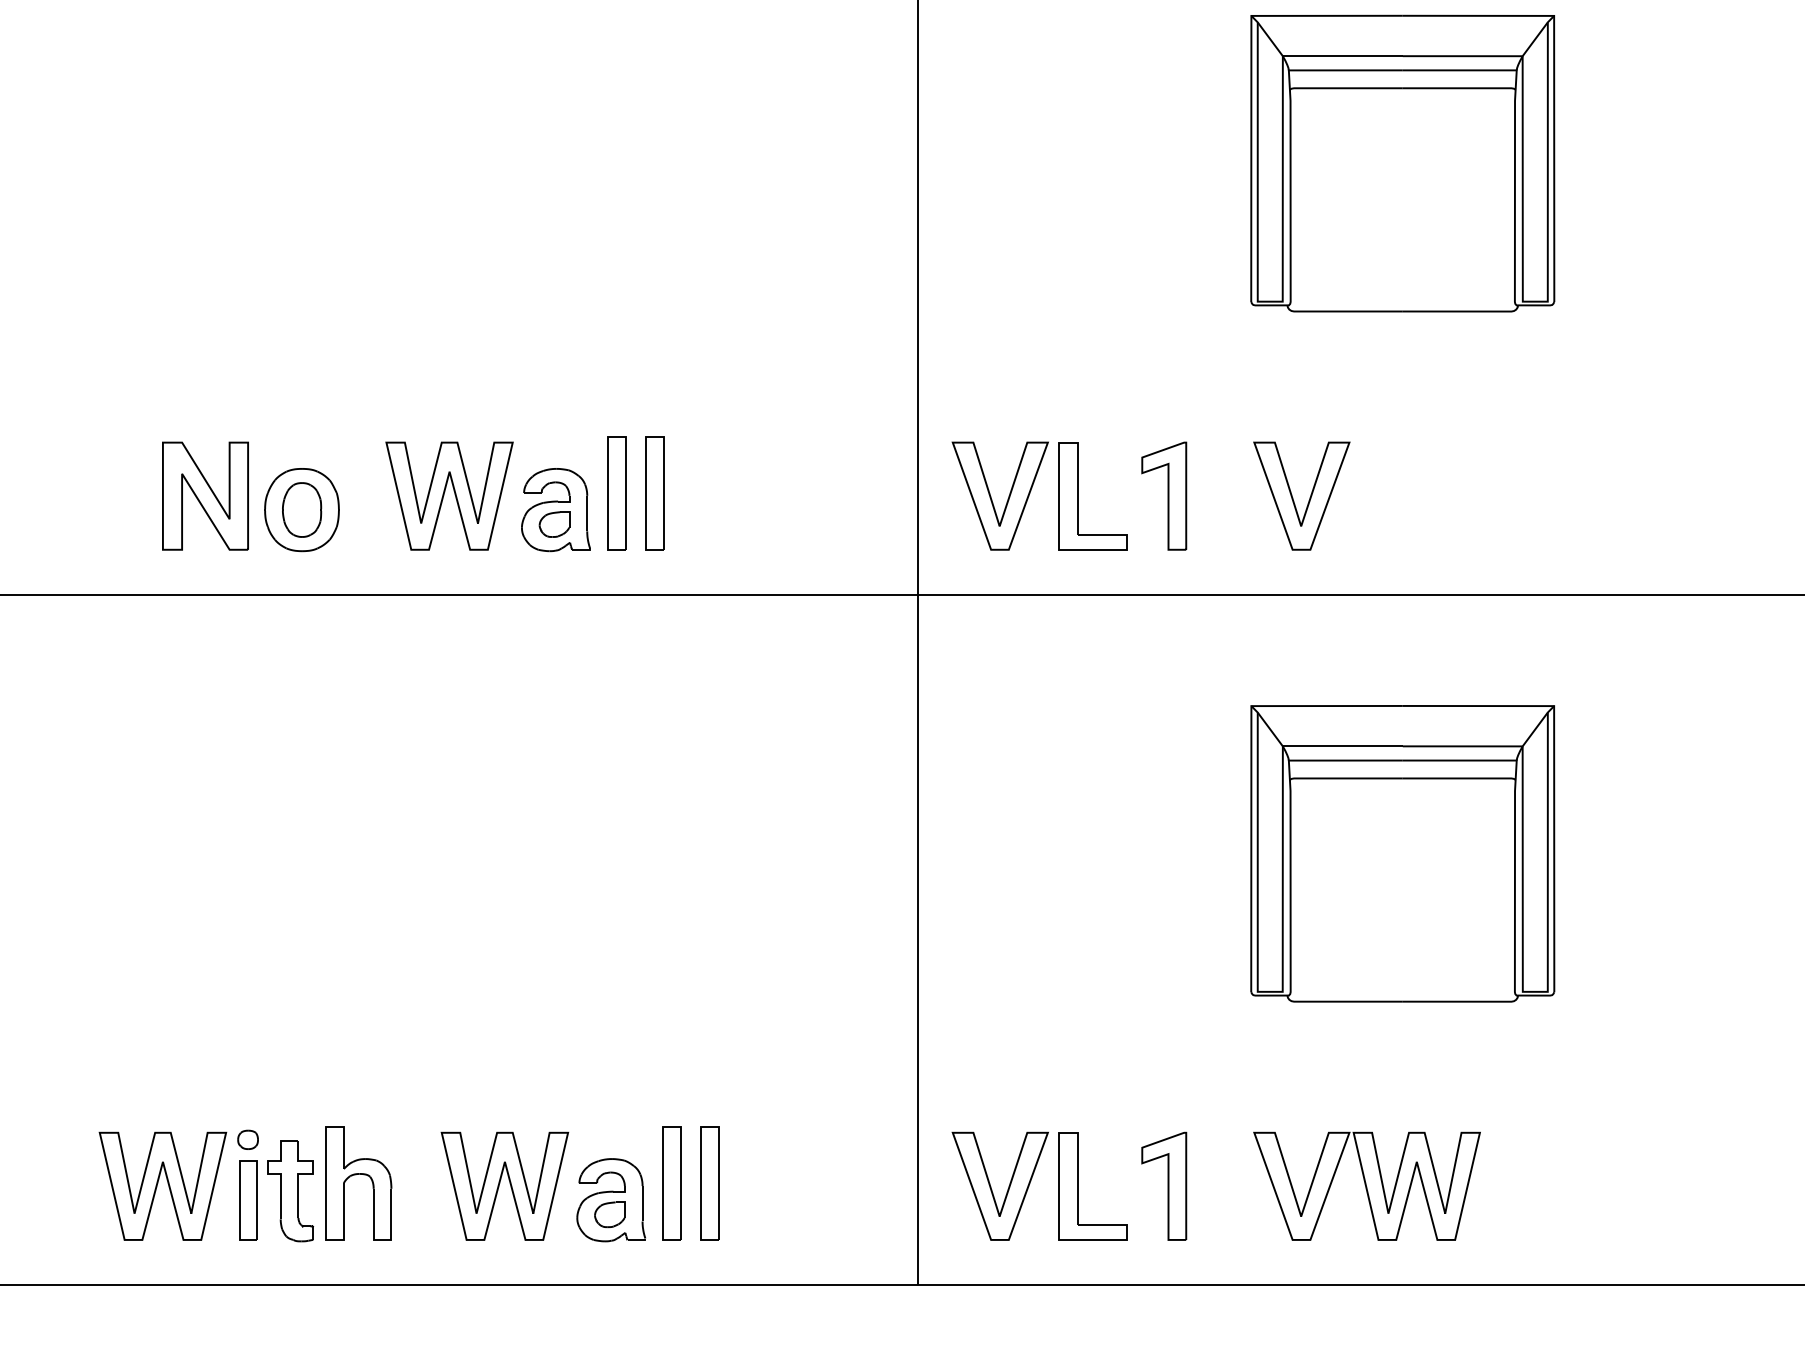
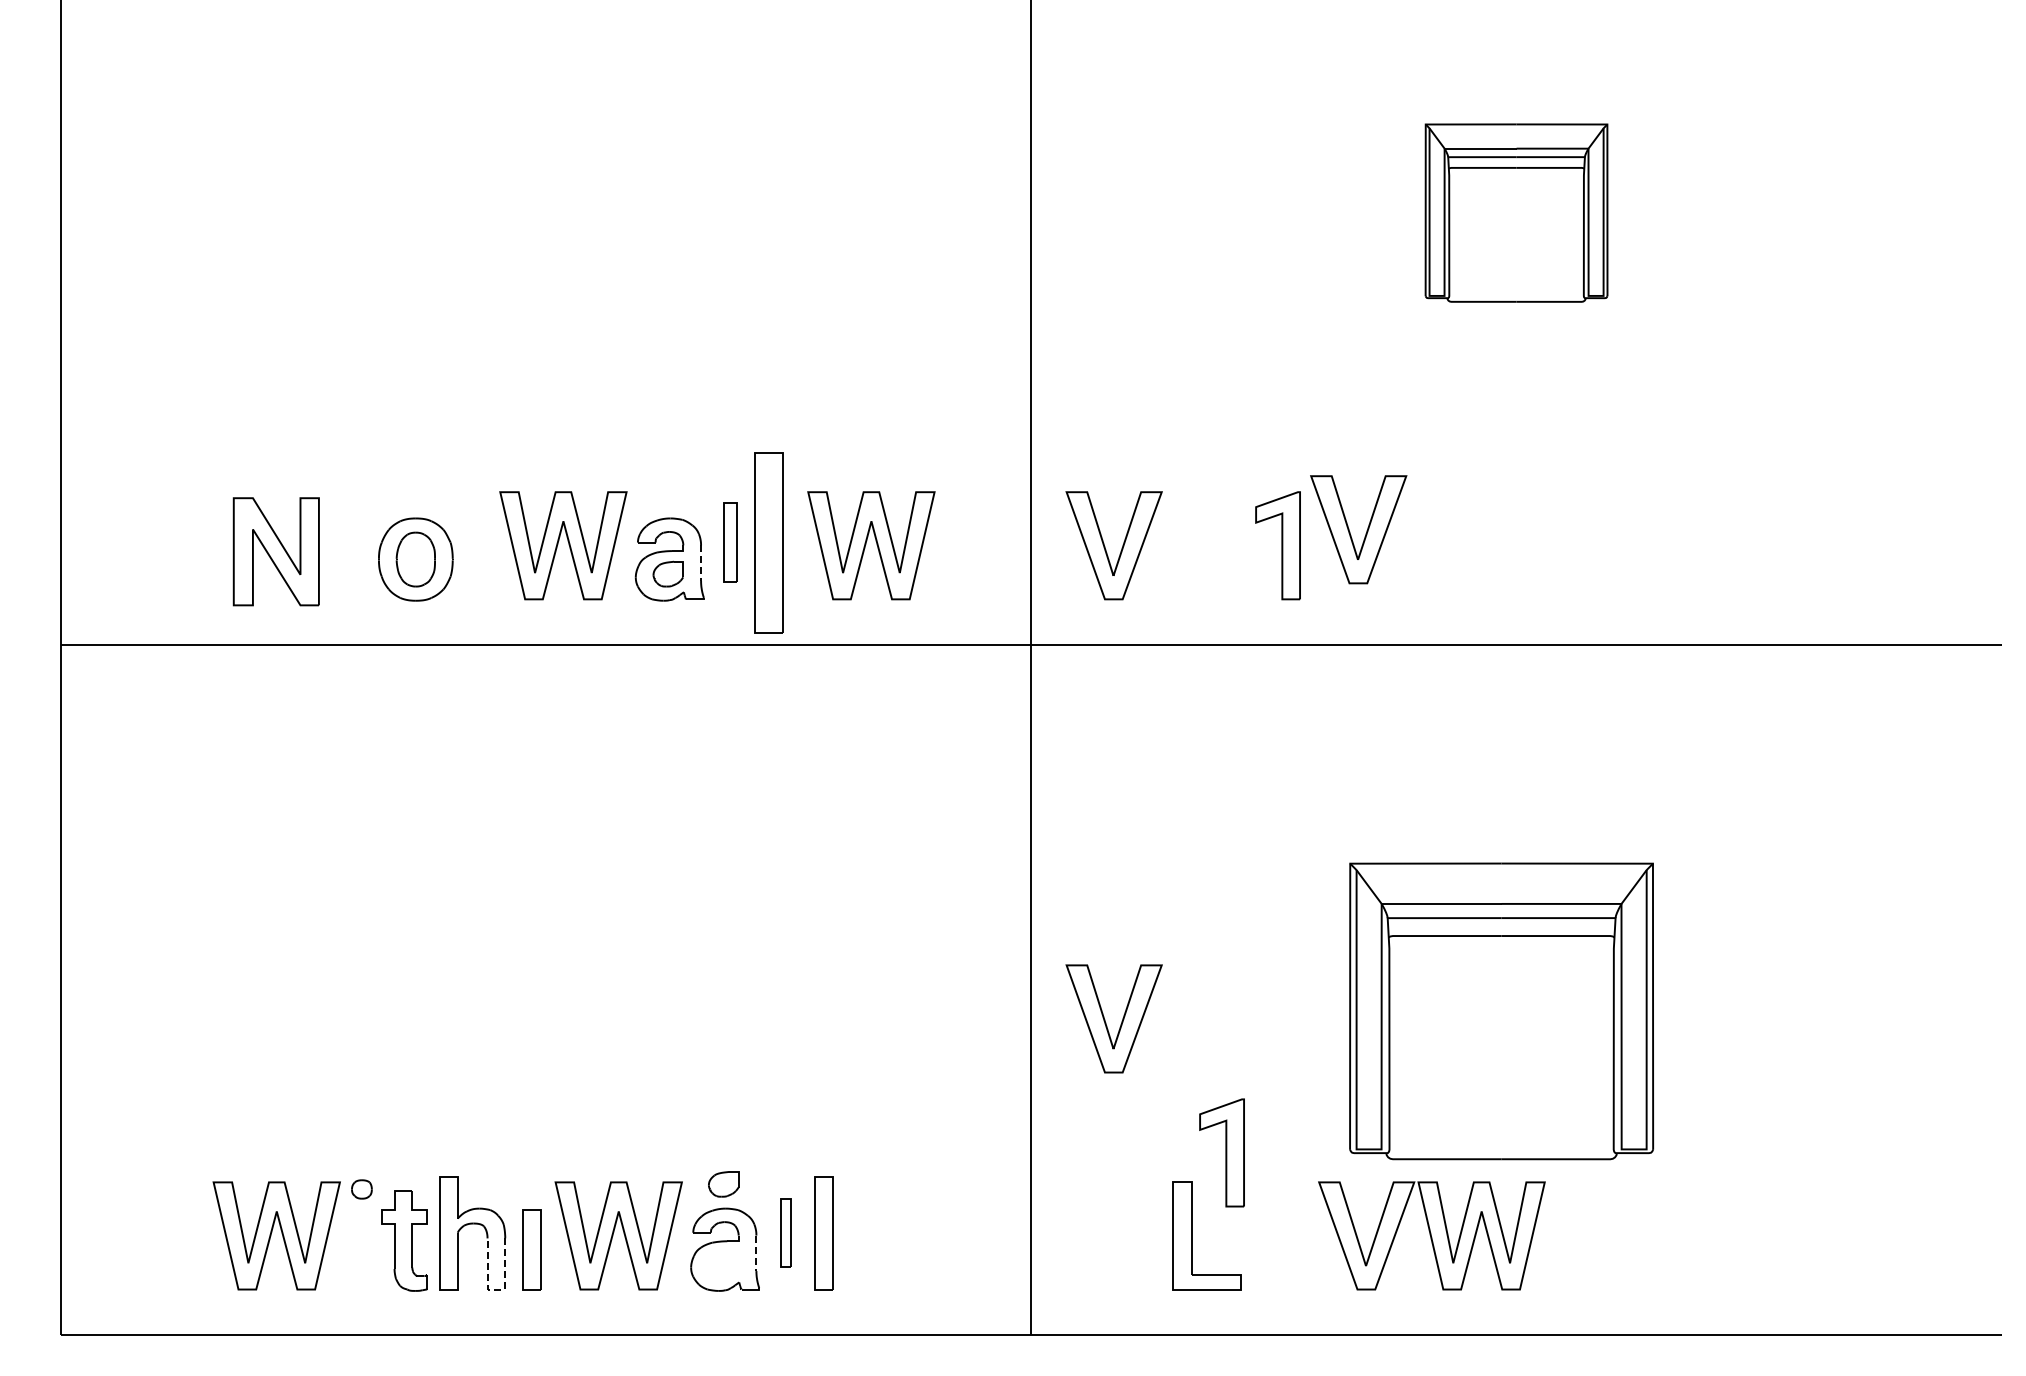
part: (1402, 162) -> (1516, 212), size x0.6
part: (616, 492) -> (730, 542), size x0.7
part: (654, 492) -> (768, 542), size x1.6
part: (204, 495) -> (275, 551), moved
part: (757, 495) -> (871, 545), added
part: (1078, 495) -> (1192, 545), removed
part: (1309, 496) -> (1366, 530), moved
line: (587, 513) -> (701, 563), solid -> dashed
part: (1402, 853) -> (1501, 1011), moved
part: (671, 1183) -> (785, 1233), size x0.6
part: (1163, 1185) -> (1221, 1152), moved
part: (1366, 1185) -> (1431, 1235), moved
part: (991, 1186) -> (1105, 1019), moved
part: (247, 1199) -> (531, 1249), moved
line: (642, 1203) -> (756, 1253), solid -> dashed
part: (609, 1214) -> (723, 1184), moved
line: (382, 1239) -> (496, 1289), solid -> dashed

